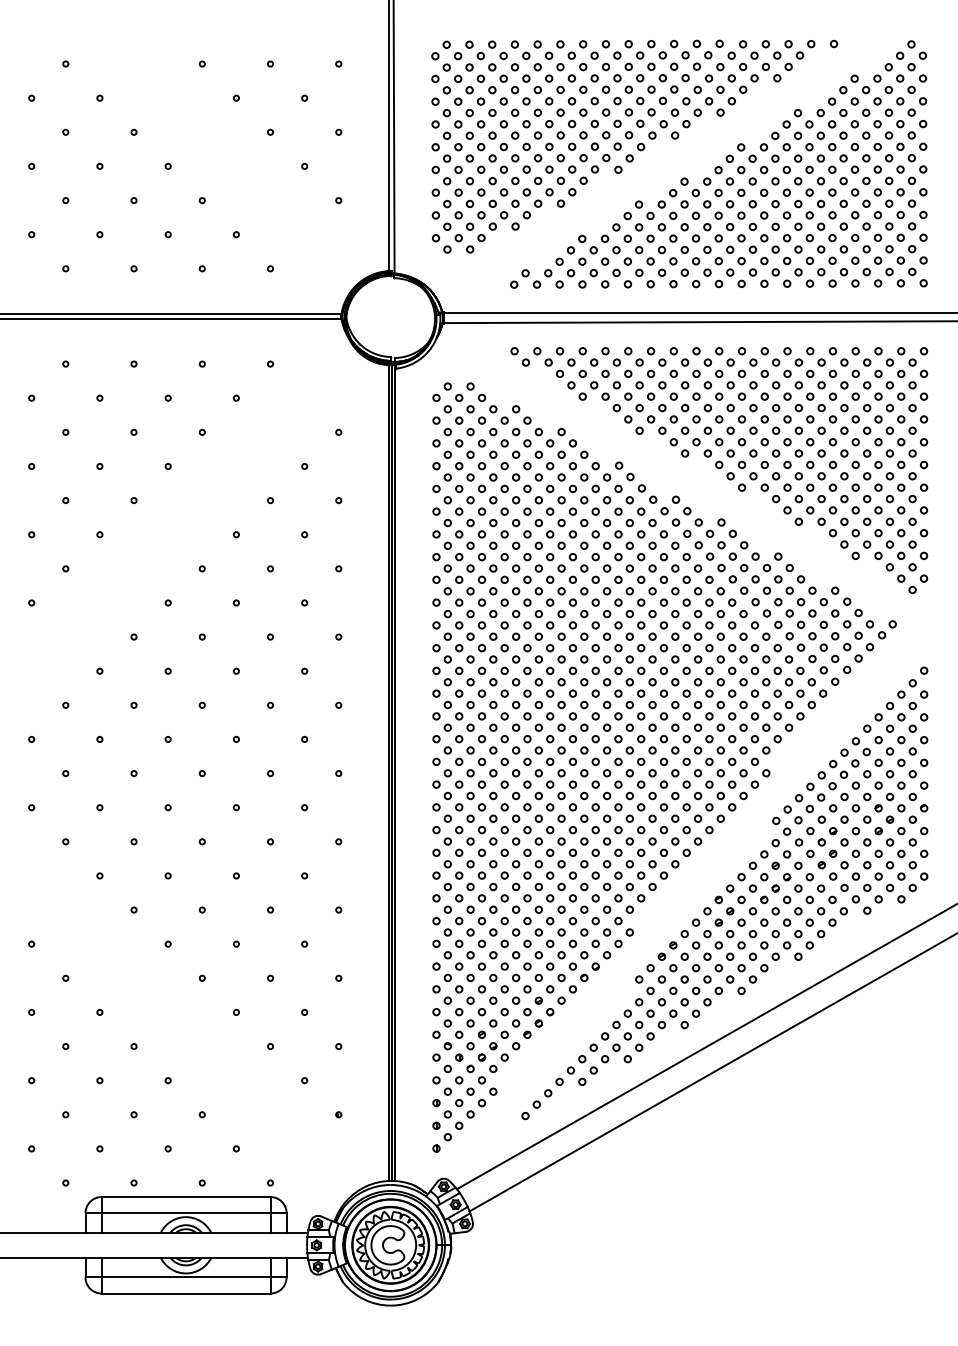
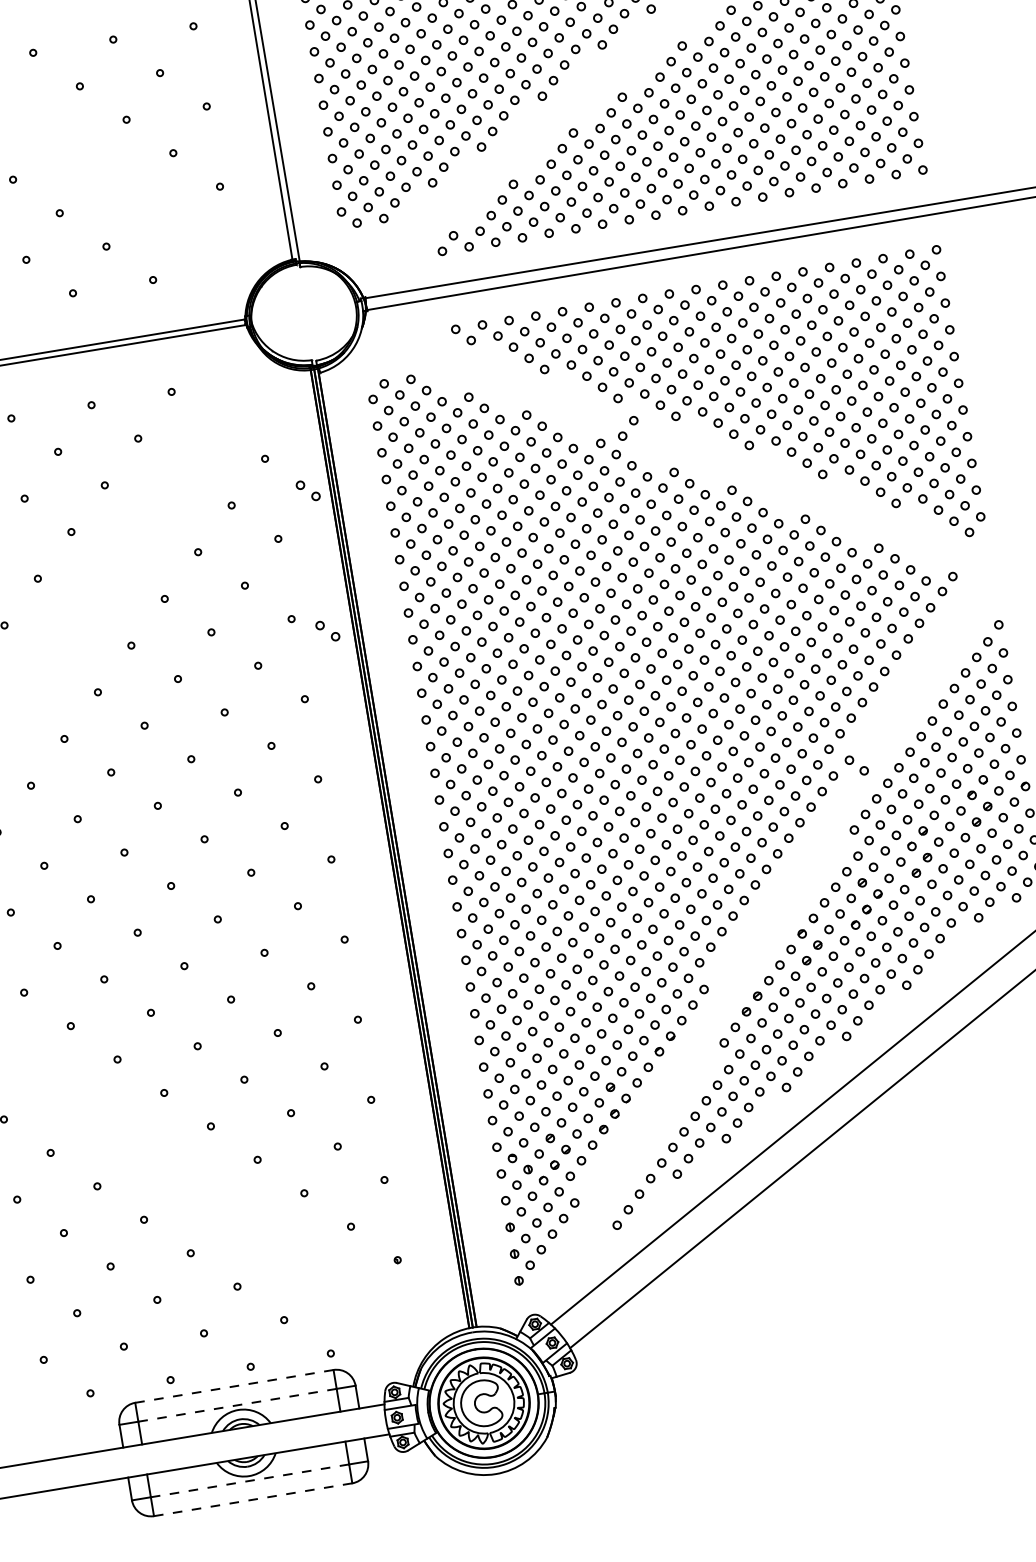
part: (643, 456) -> (627, 427), added
part: (369, 464) -> (307, 490), added
part: (366, 583) -> (327, 630), added
part: (786, 767) -> (855, 765), added
line: (186, 1197) -> (235, 1386), solid -> dashed
line: (185, 1213) -> (236, 1405), solid -> dashed
line: (186, 1277) -> (250, 1480), solid -> dashed
line: (185, 1293) -> (252, 1499), solid -> dashed

